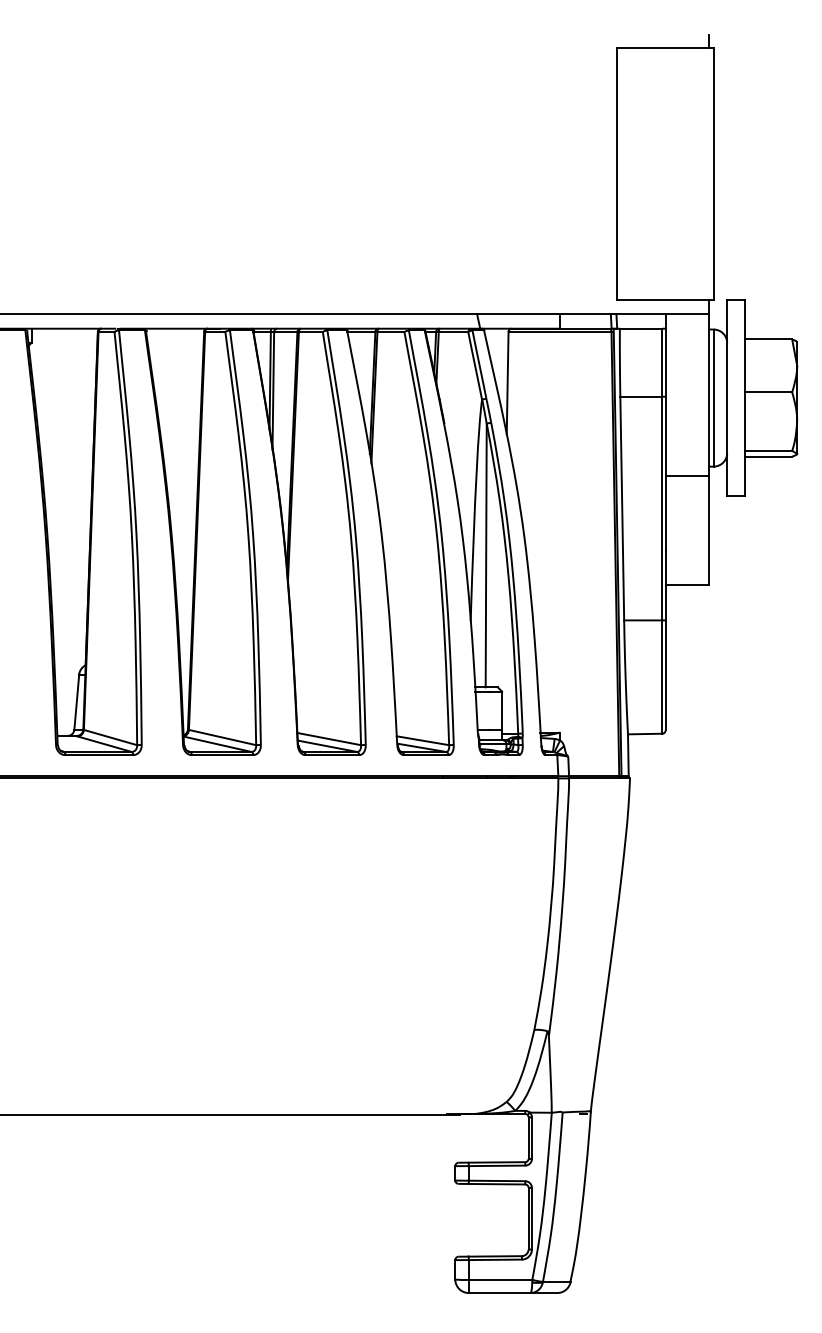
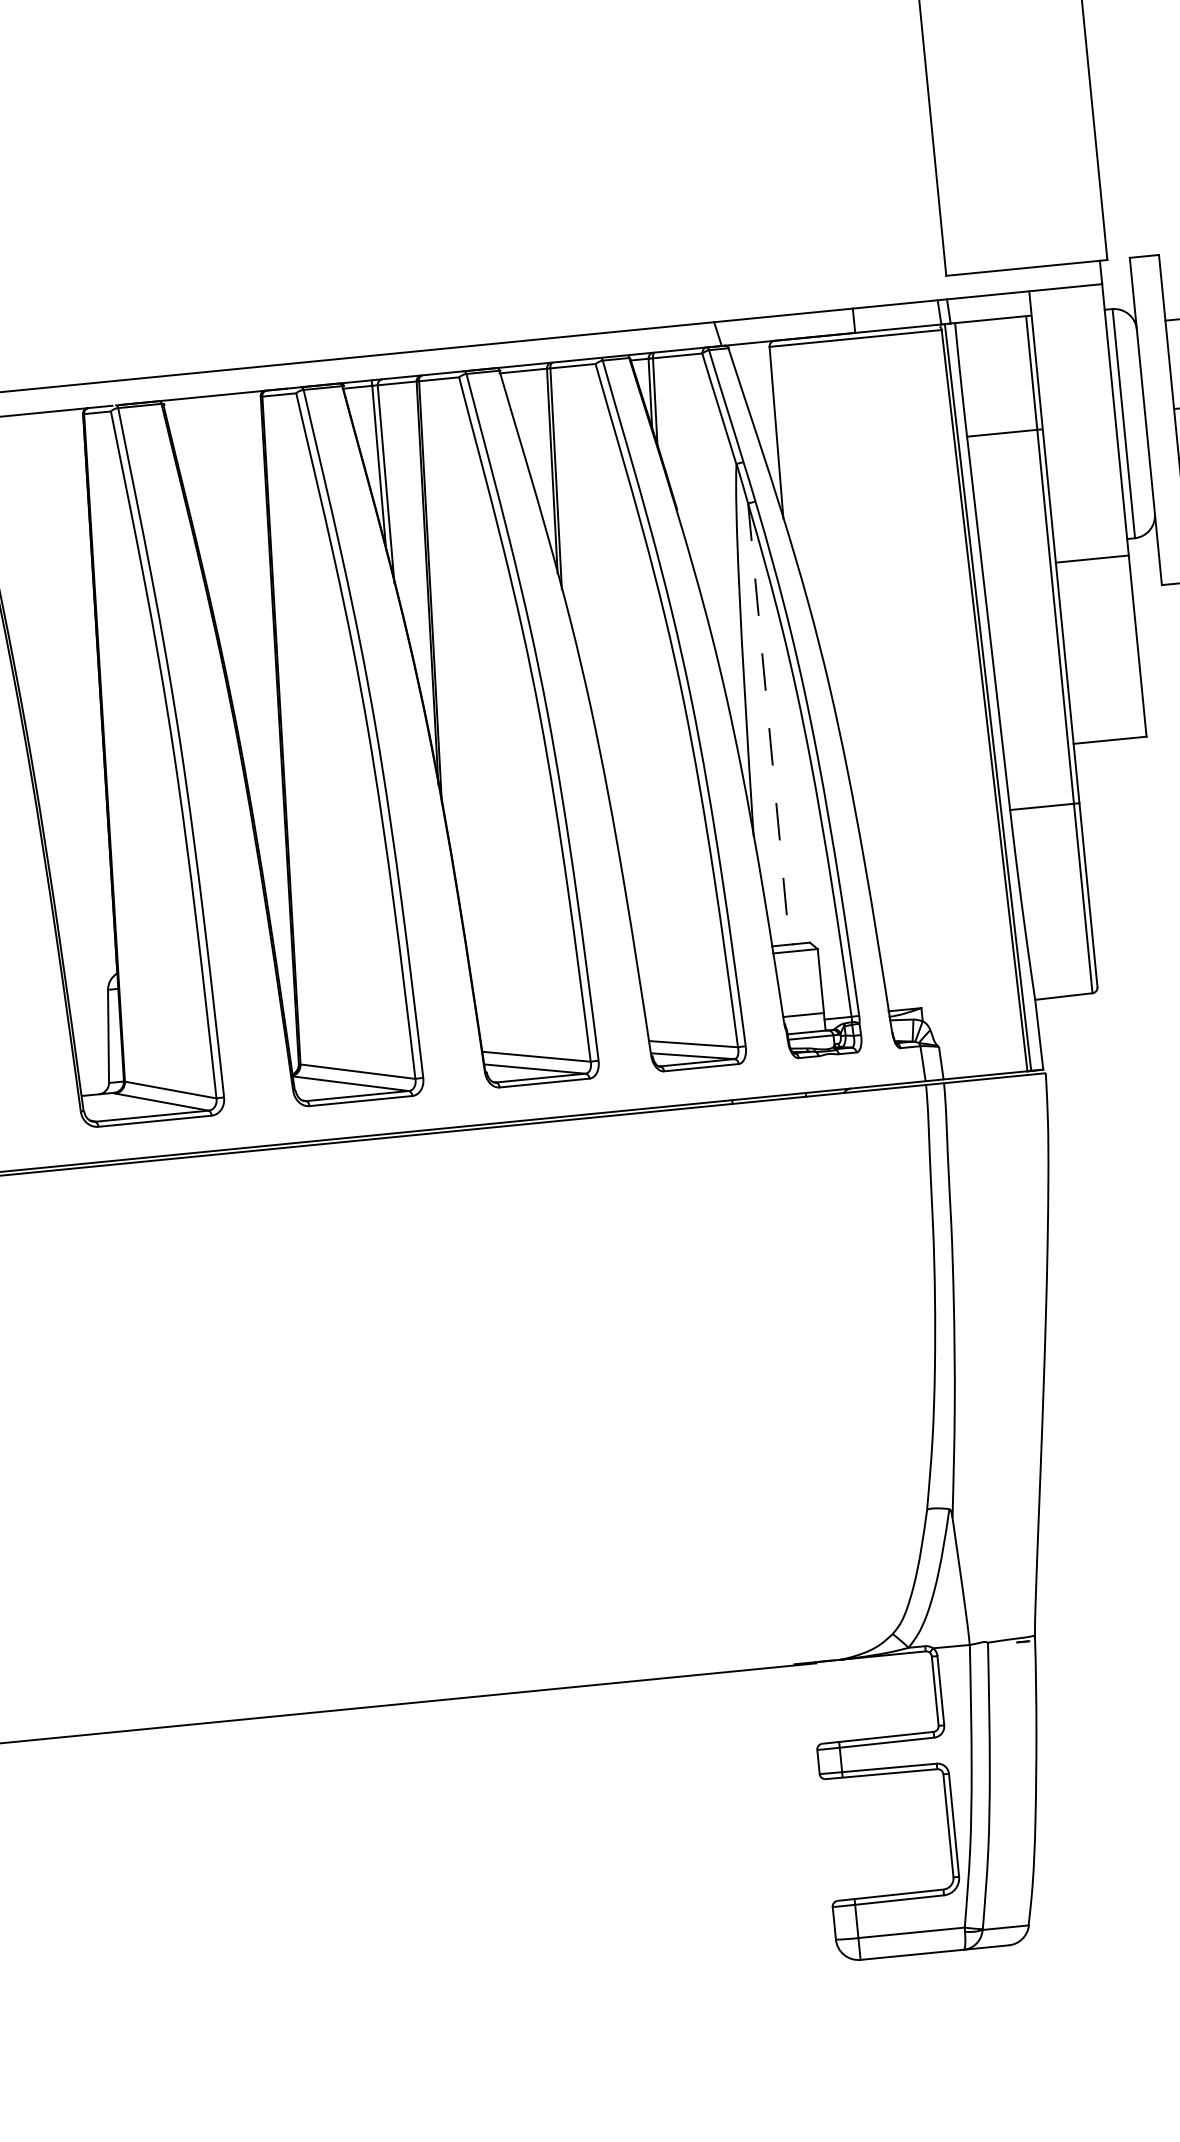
line: (486, 555) -> (769, 724), solid -> dashed

